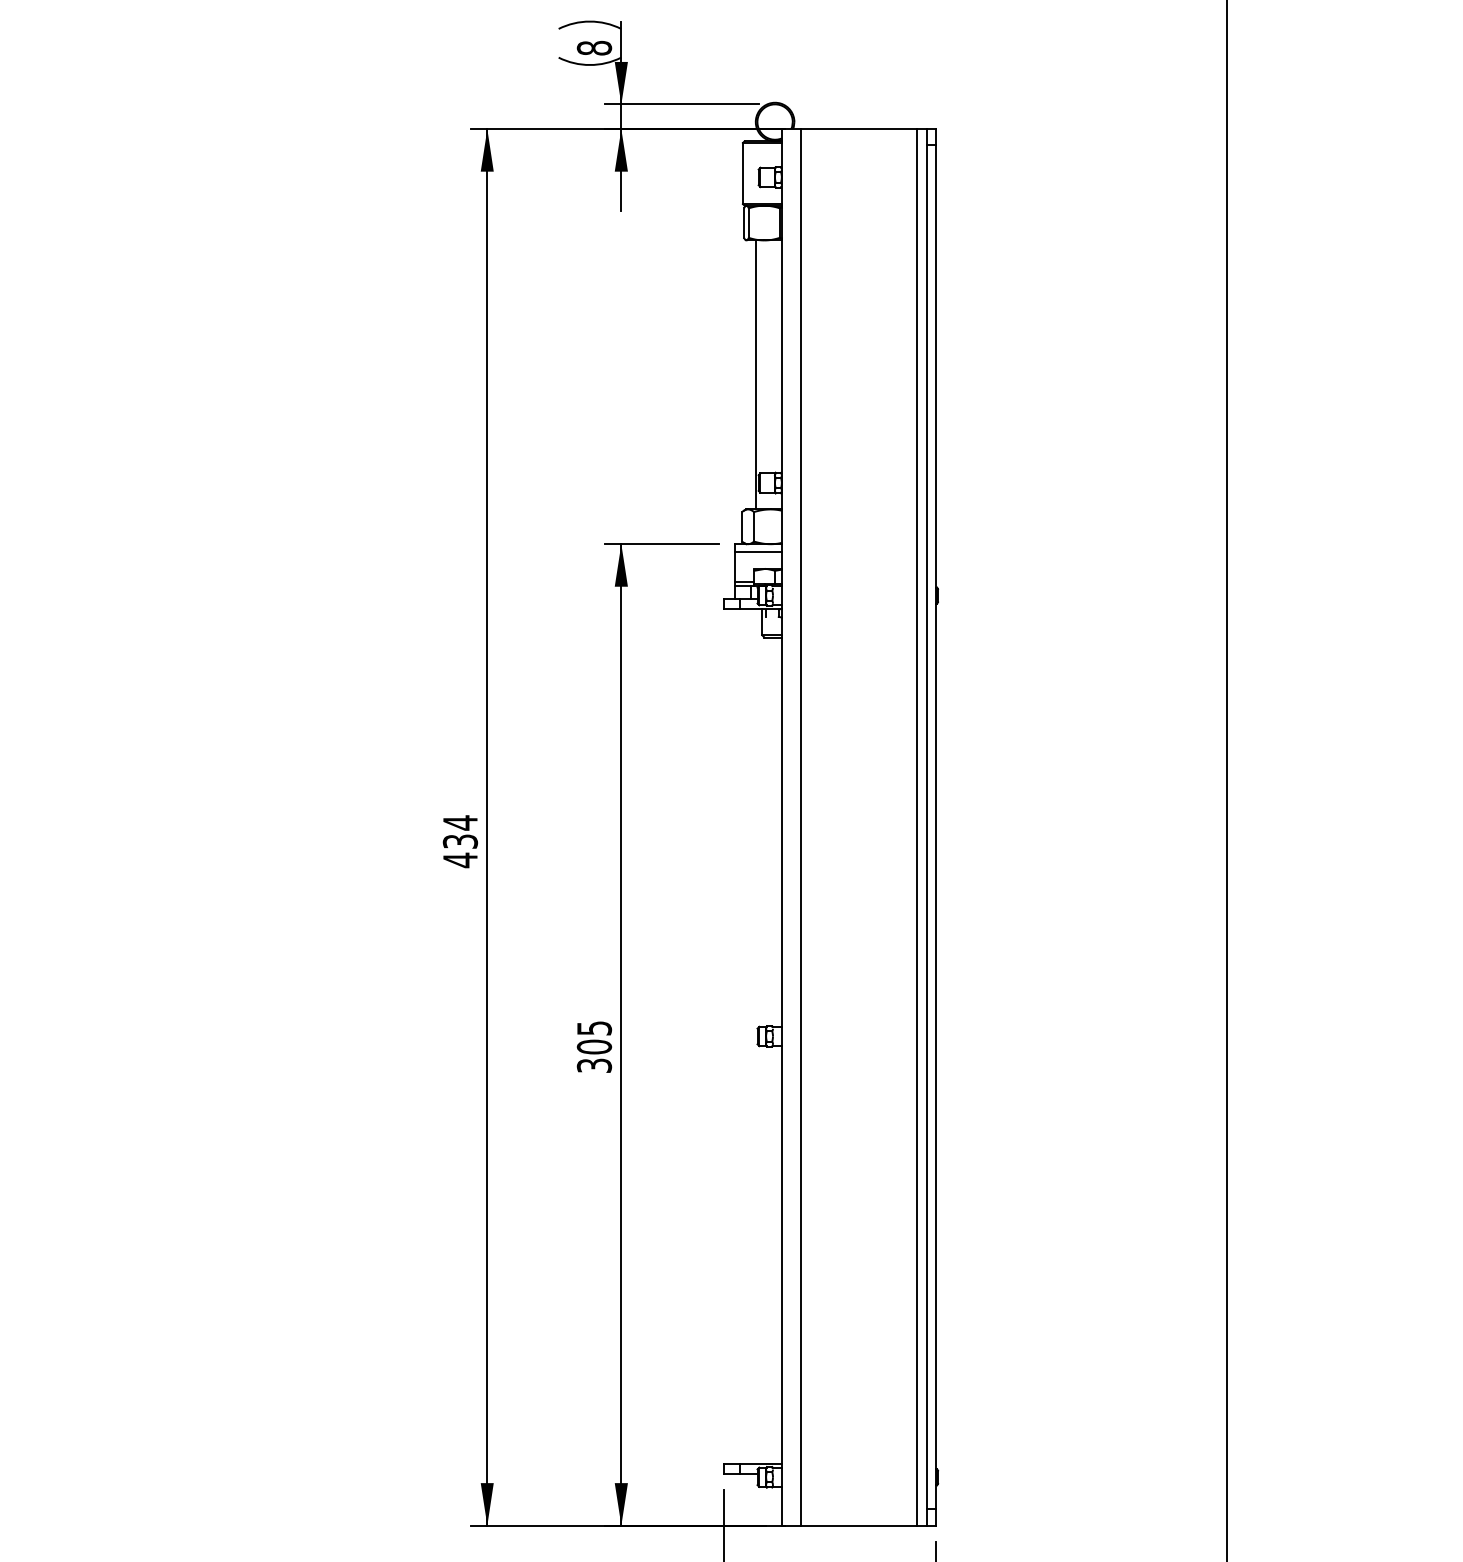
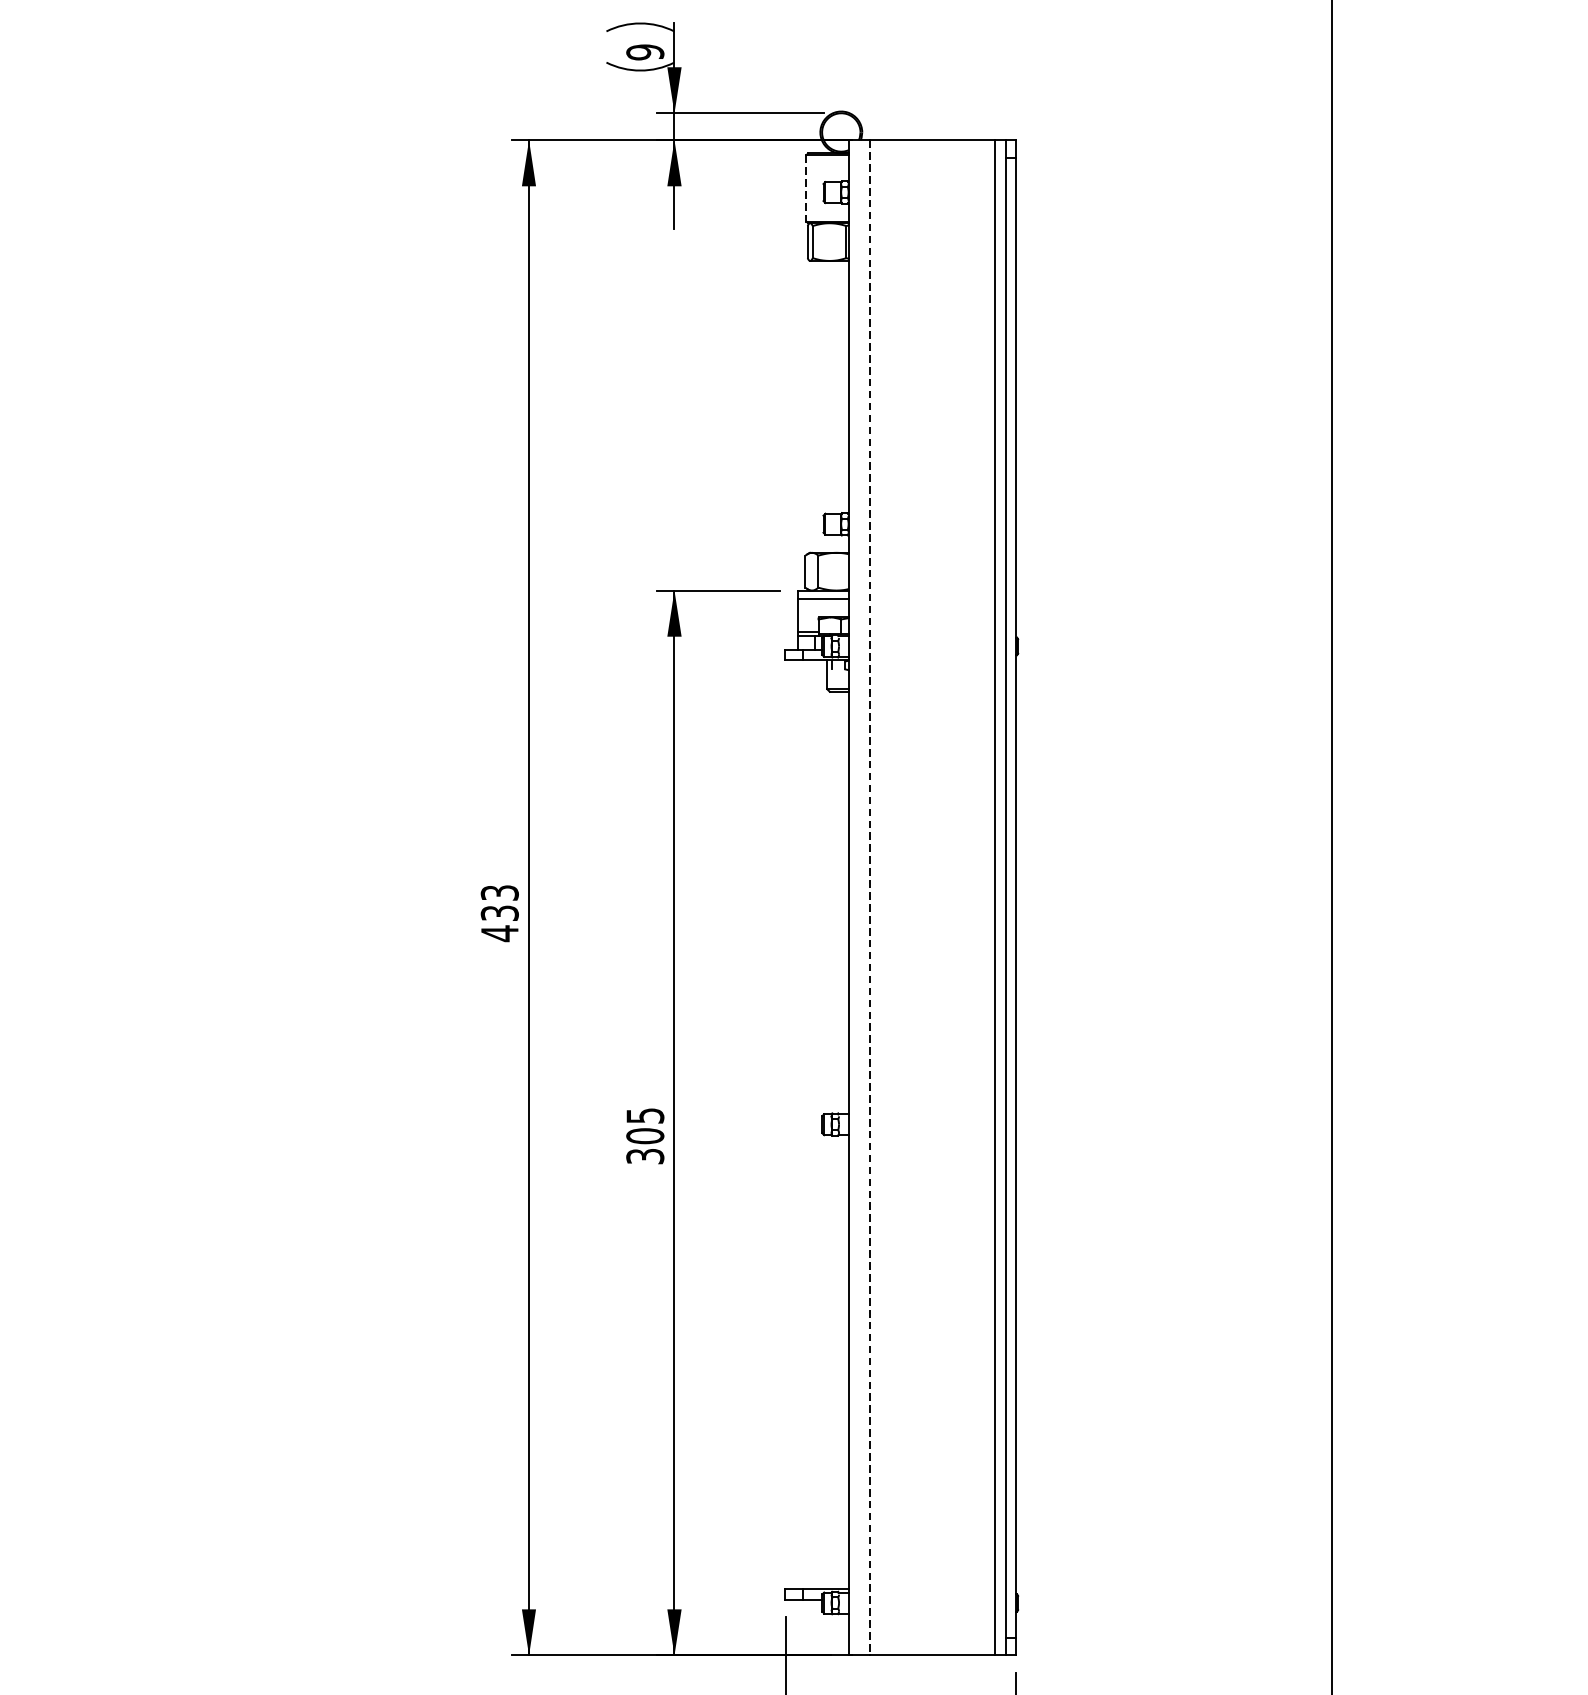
text: (594, 47) -> (645, 51), 8 -> 9
line: (742, 173) -> (805, 188), solid -> dashed
line: (755, 374) -> (820, 406), removed
text: (460, 822) -> (499, 892), 434 -> 433
line: (801, 827) -> (869, 897), solid -> dashed

